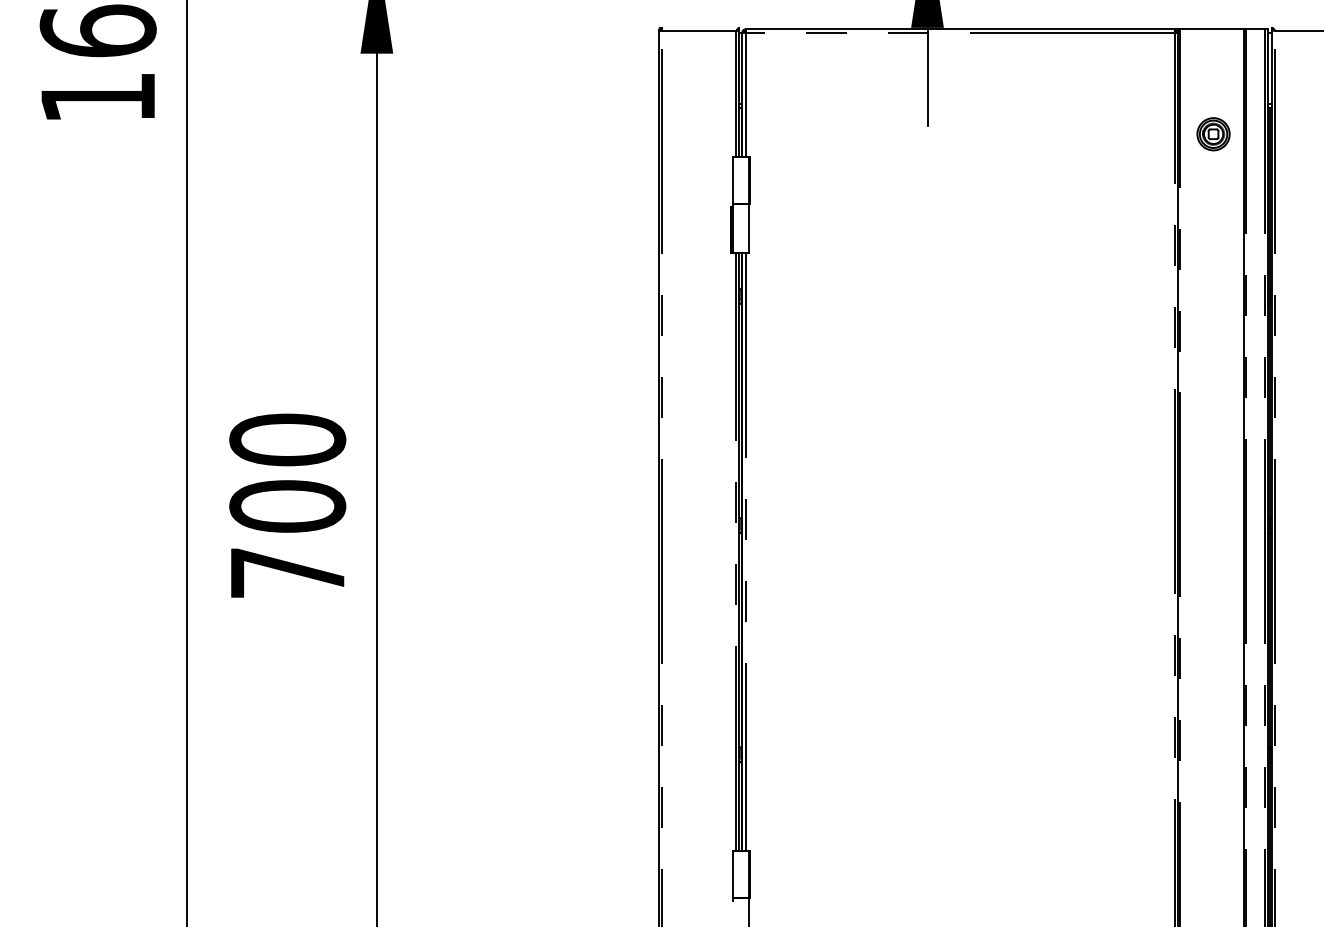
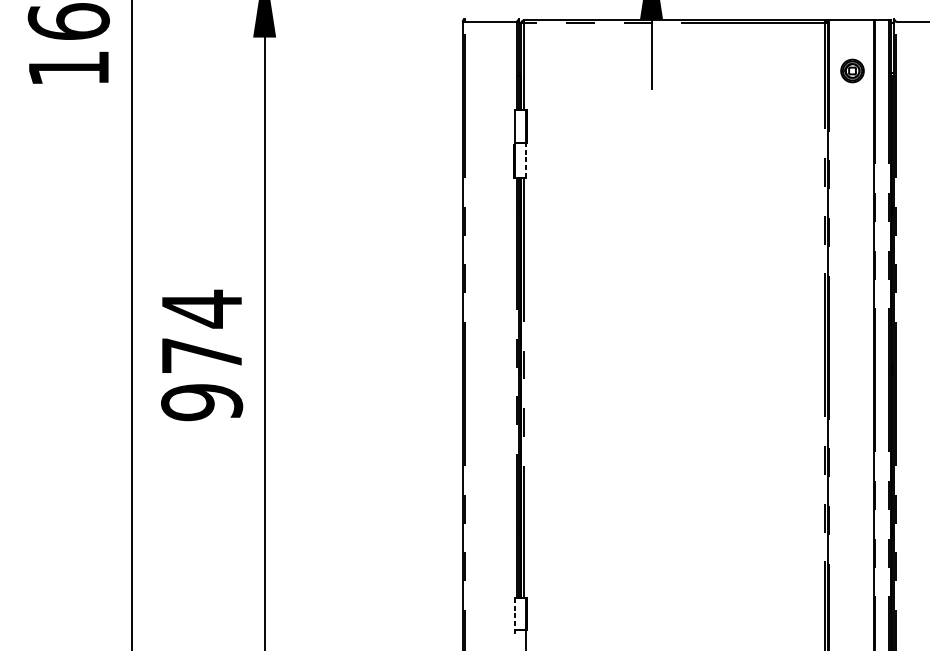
part: (1213, 134) -> (852, 71), moved
line: (748, 228) -> (525, 160), solid -> dashed
text: (287, 505) -> (201, 355), 700 -> 974
line: (732, 874) -> (514, 614), solid -> dashed

